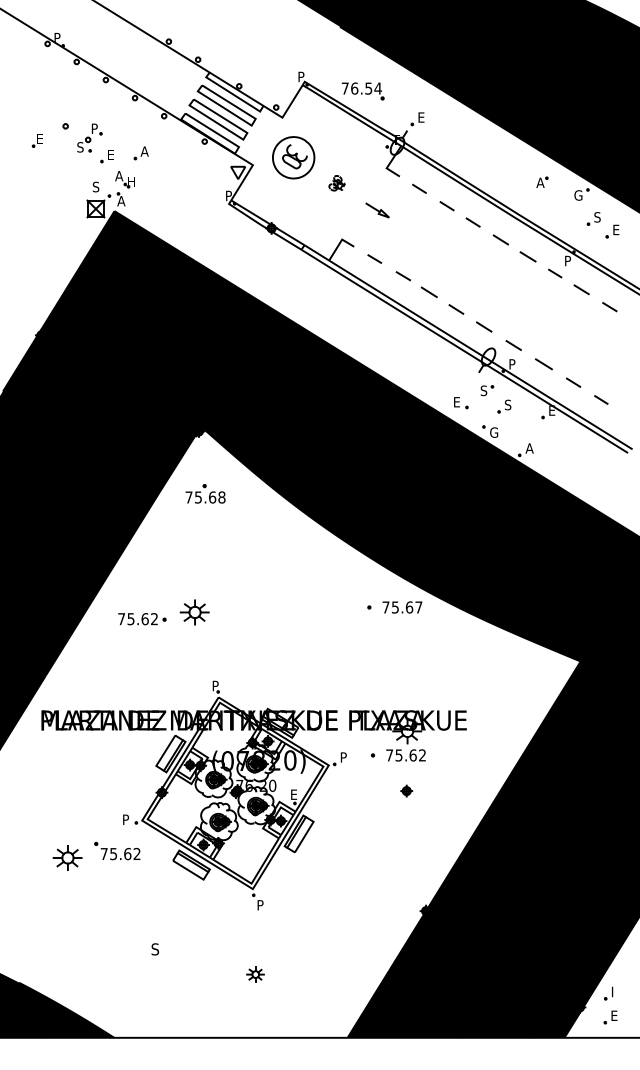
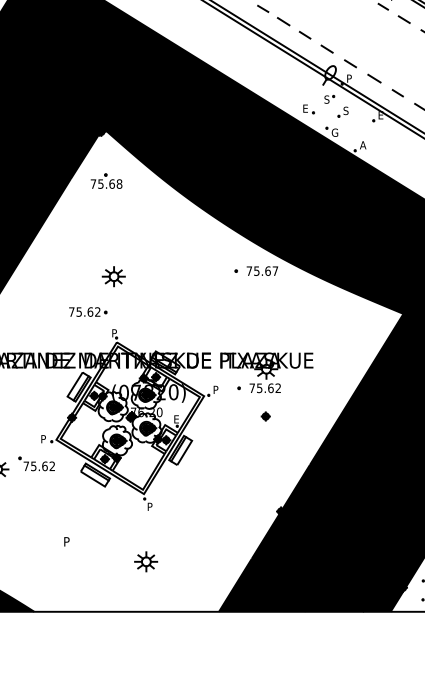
part: (194, 612) -> (113, 276), moved
part: (142, 619) -> (88, 312), moved
text: (155, 949) -> (66, 541), S -> P
part: (255, 974) -> (146, 561), size x1.67

